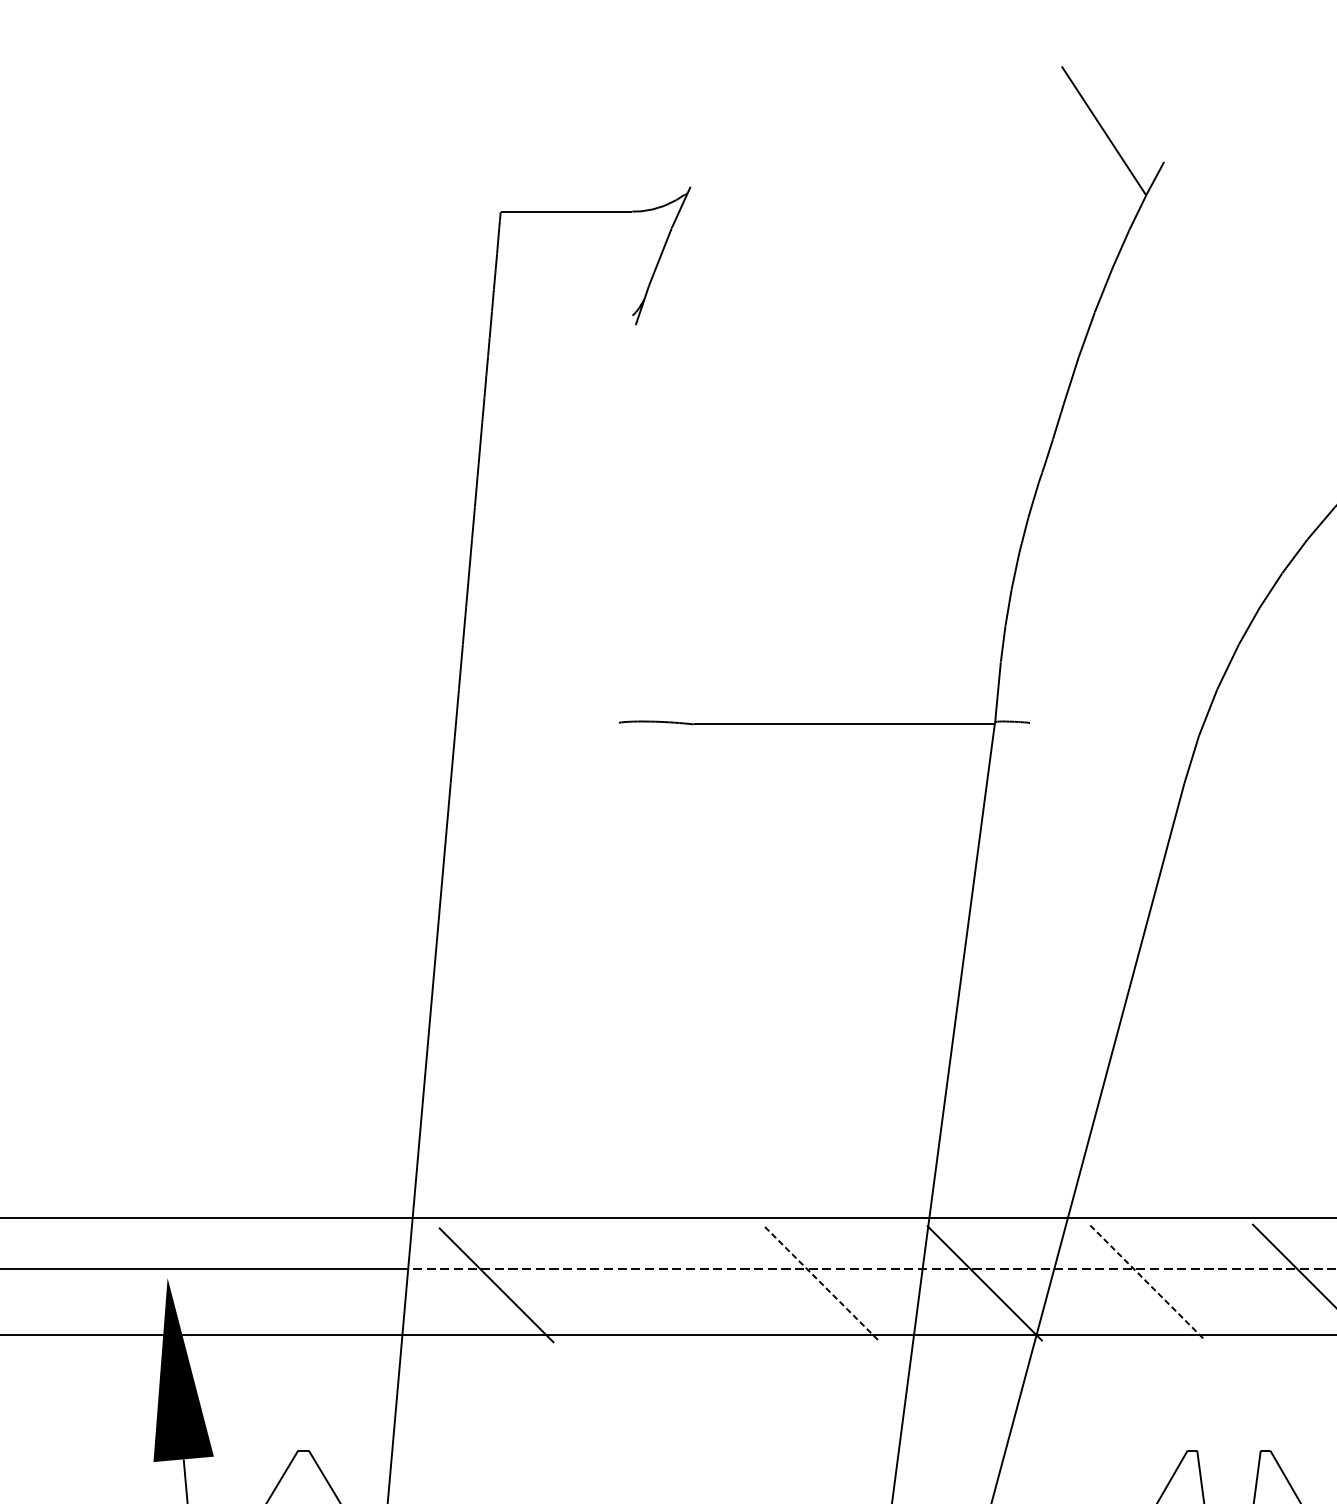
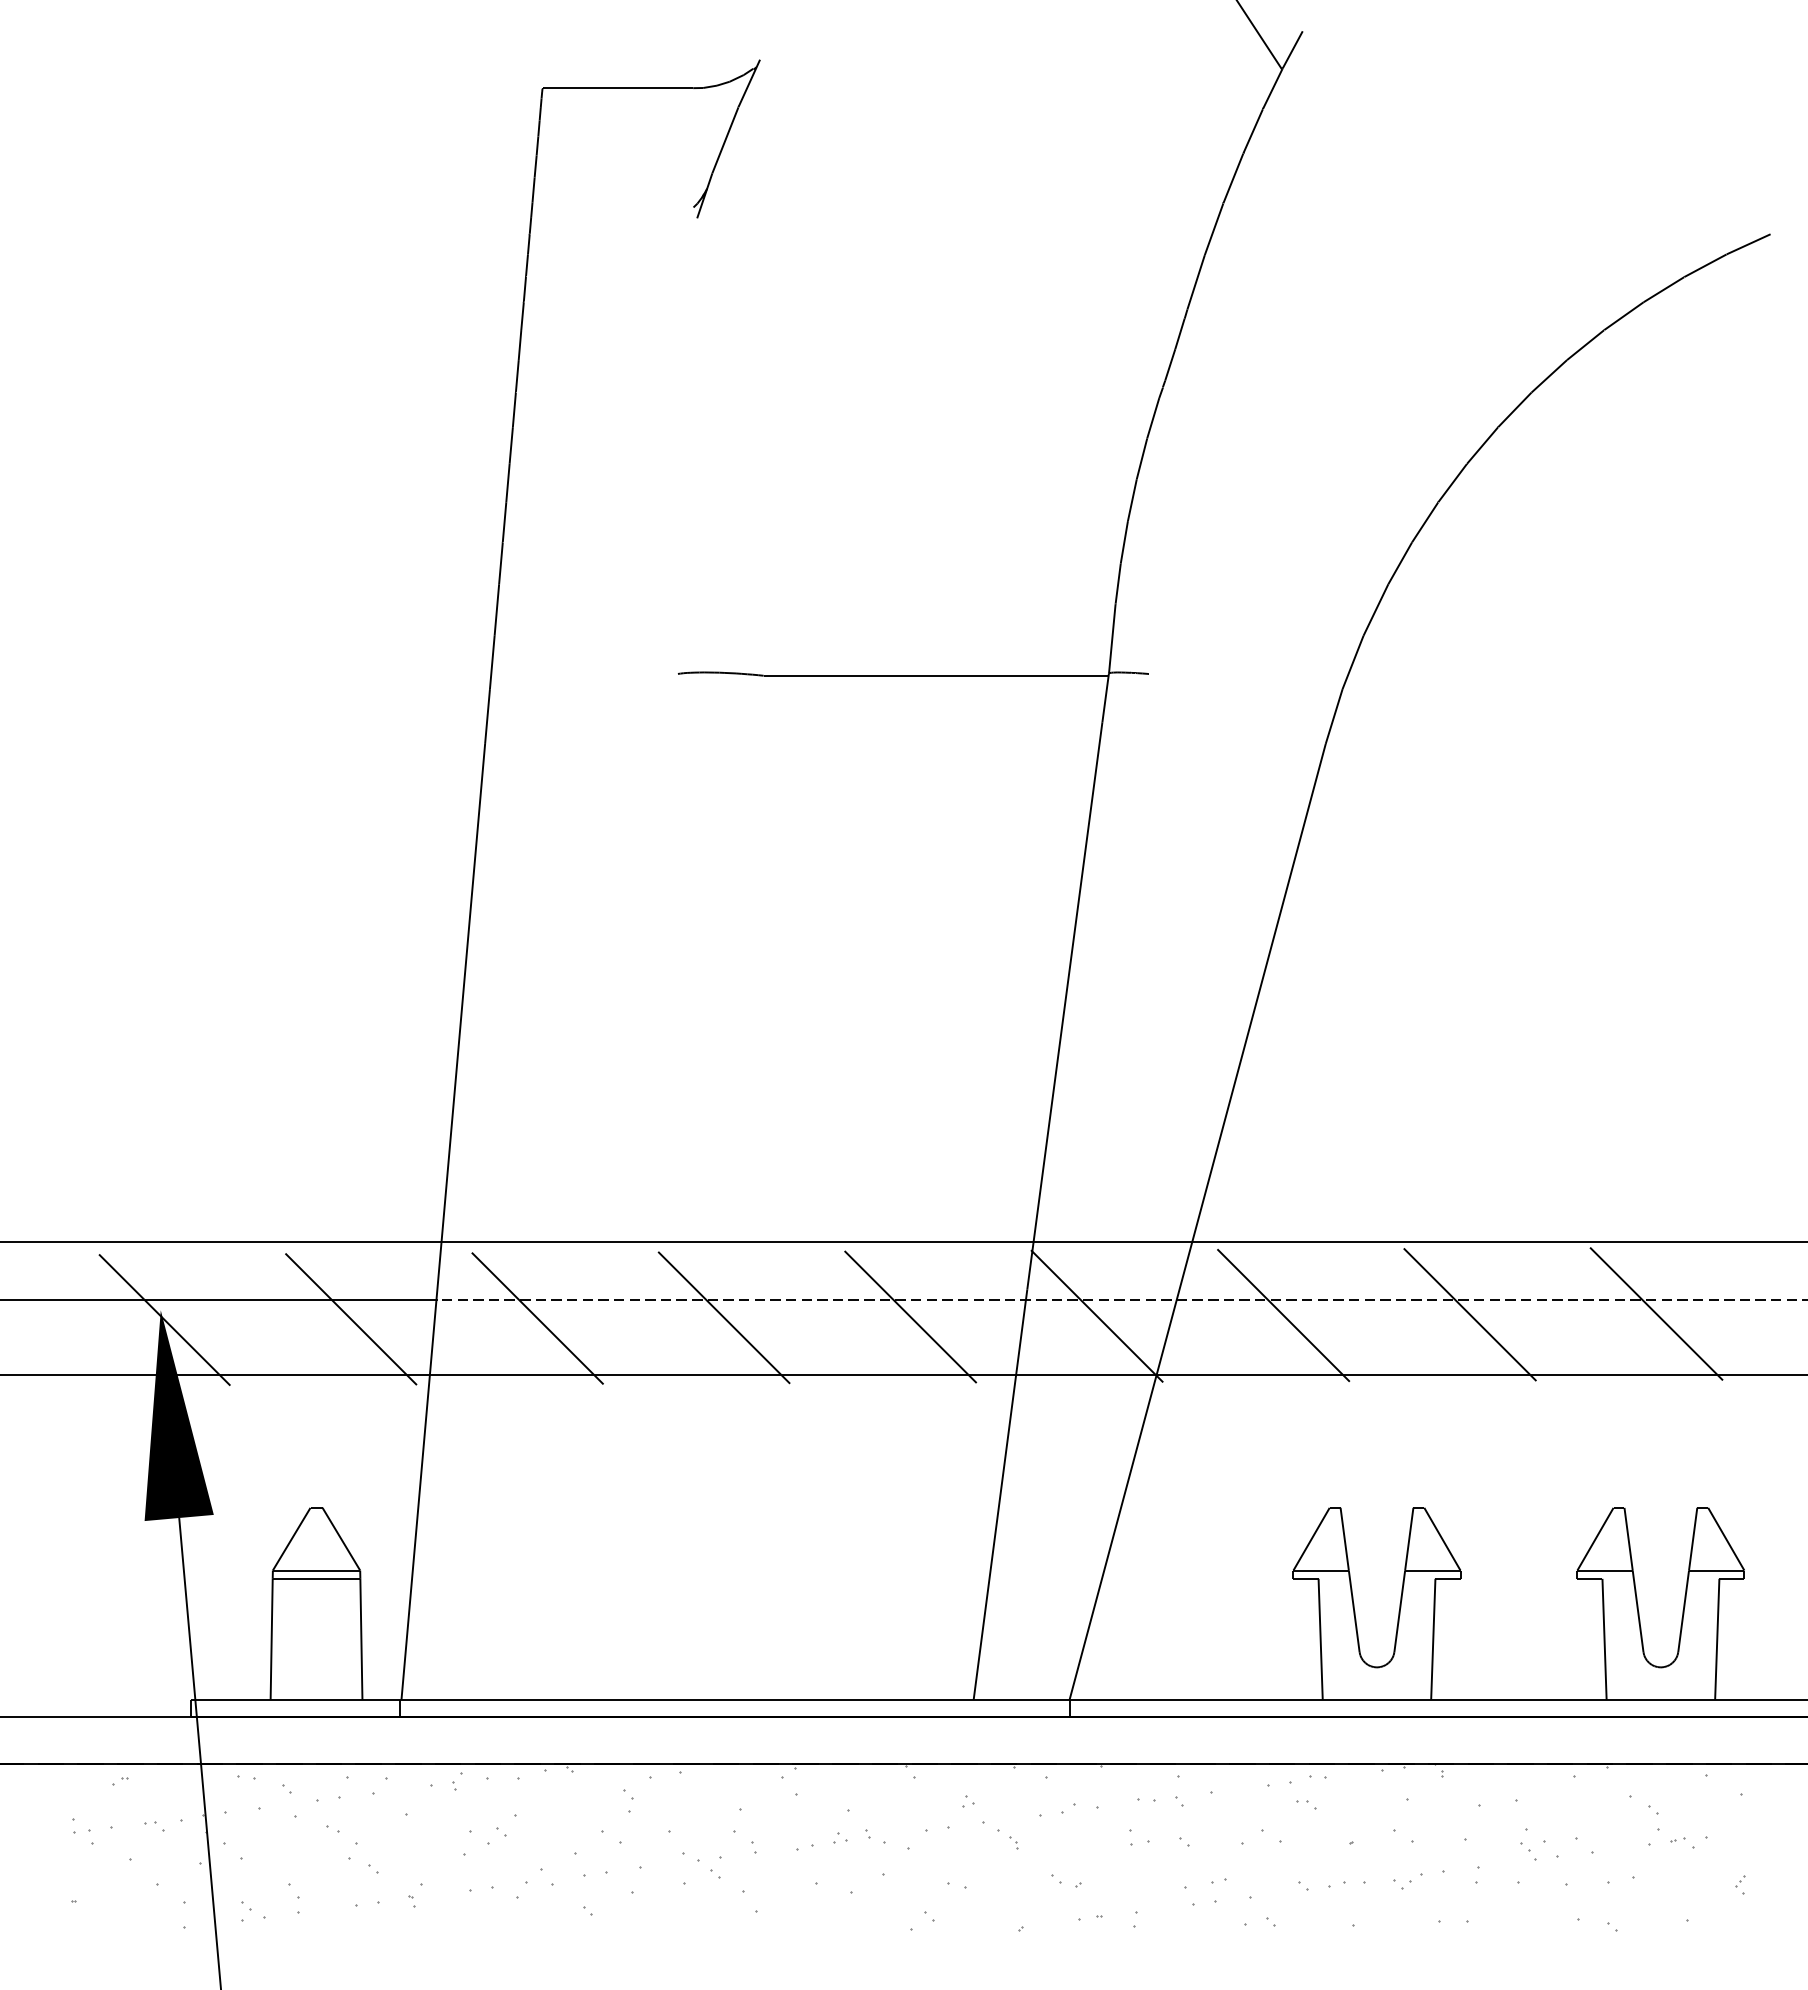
line: (1147, 1282) -> (1283, 1315), dashed -> solid
line: (658, 1284) -> (723, 1317), added
line: (822, 1284) -> (911, 1317), dashed -> solid
line: (170, 1286) -> (164, 1319), added
line: (334, 1286) -> (351, 1319), added

